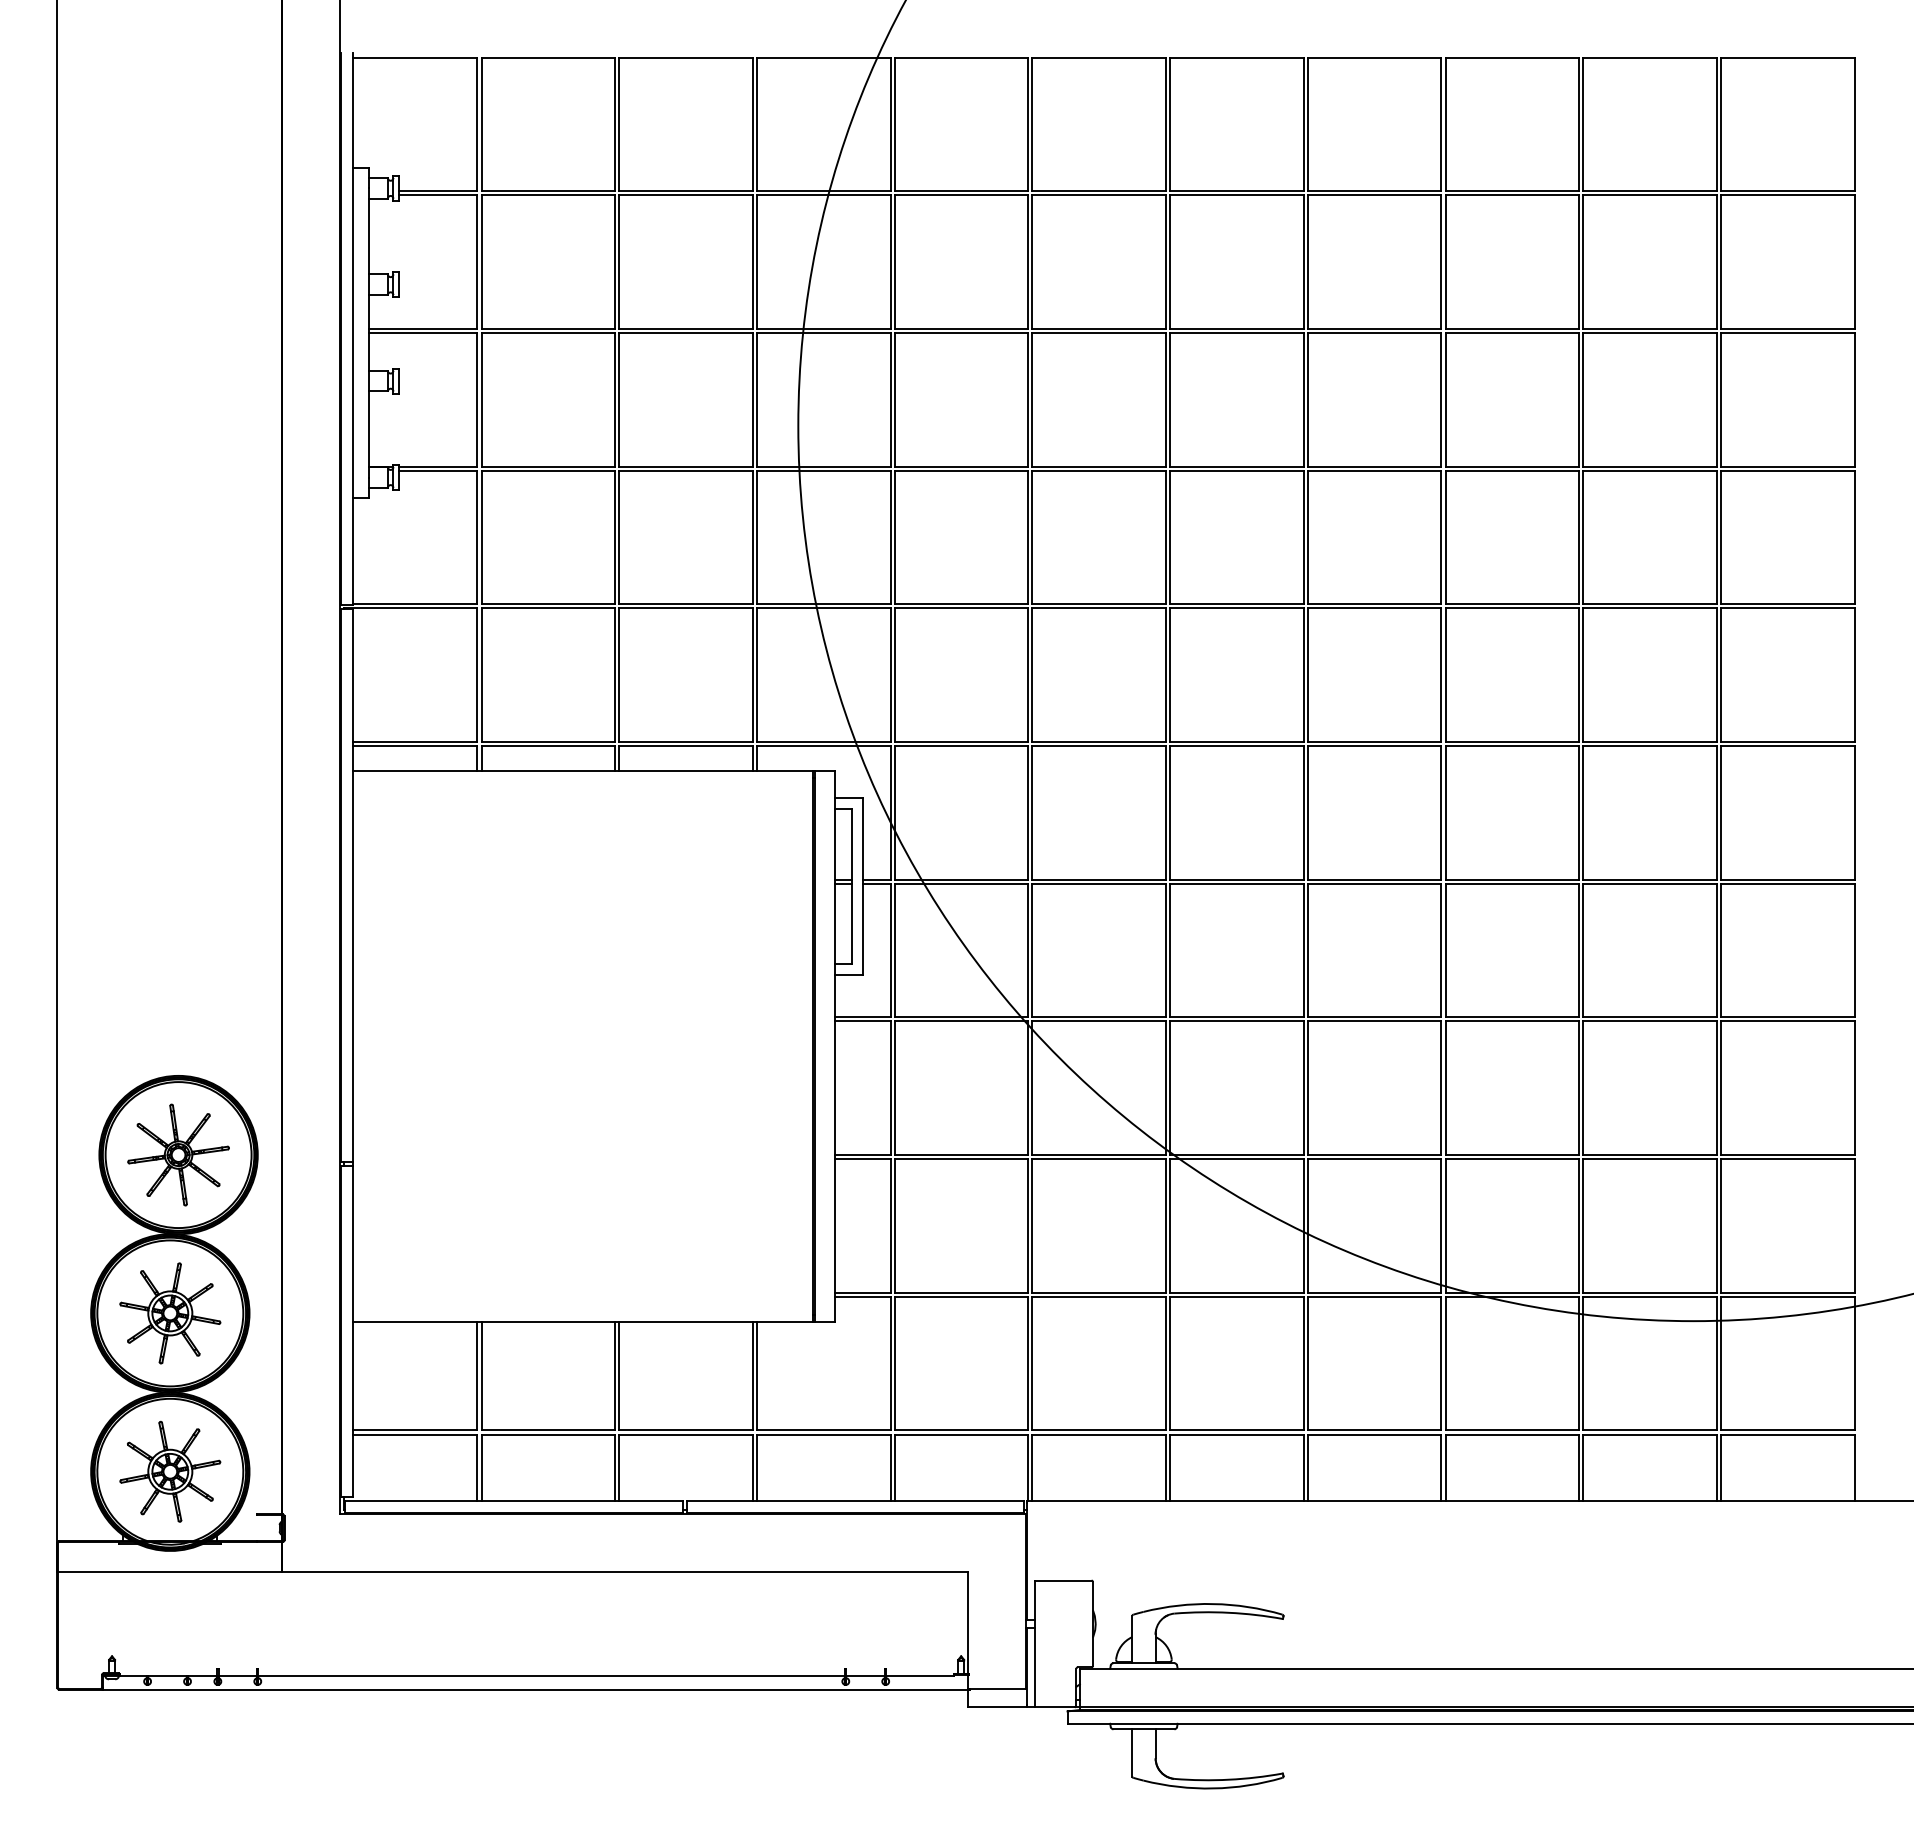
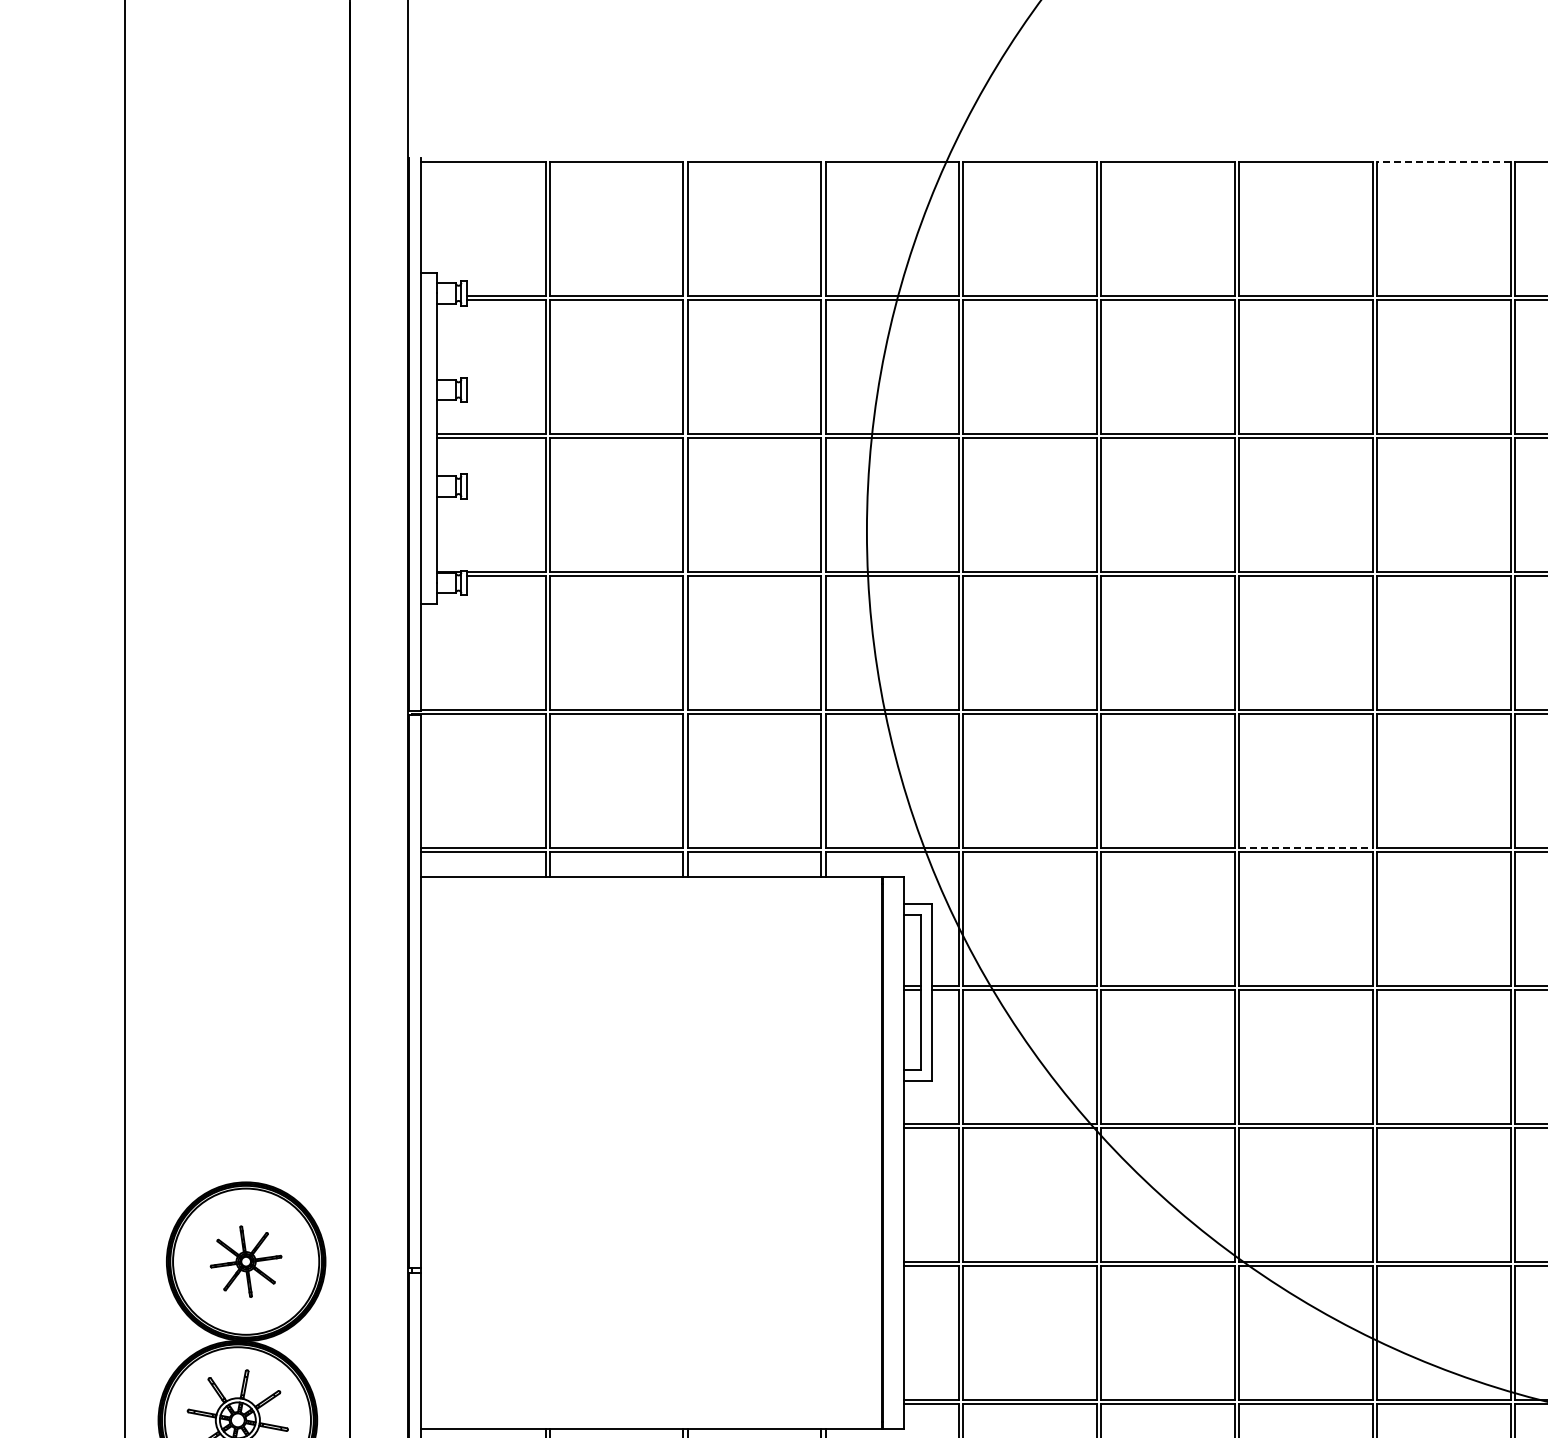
line: (1374, 57) -> (1444, 162), solid -> dashed
line: (1236, 741) -> (1305, 847), solid -> dashed
part: (178, 1154) -> (246, 1261), size x0.7

